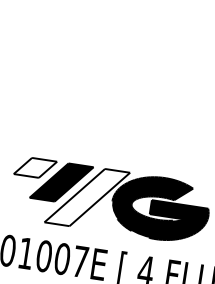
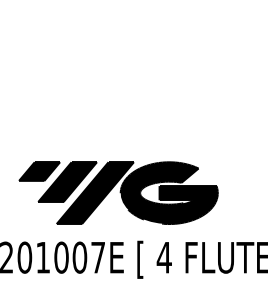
fill: (35, 167) -> (39, 171), added
fill: (86, 197) -> (94, 193), added

